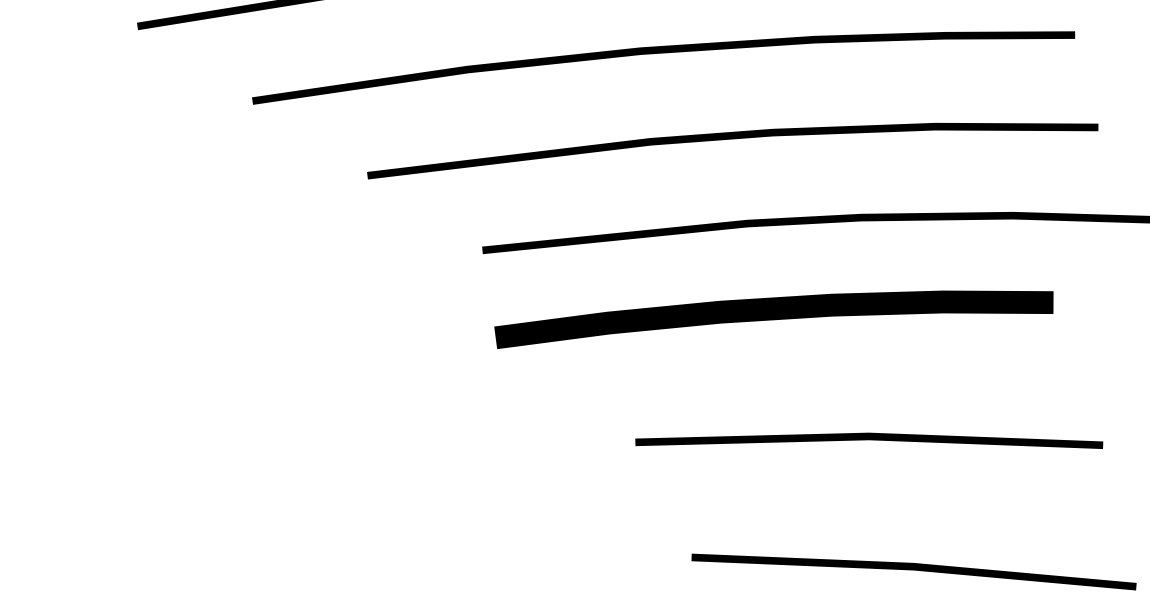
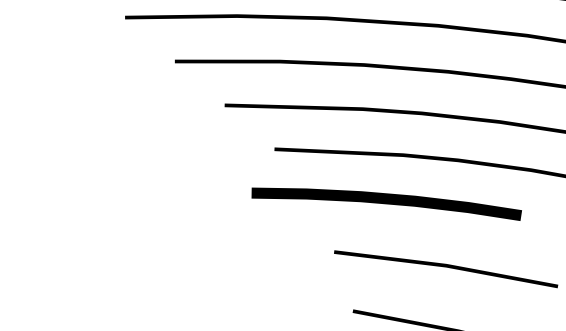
curve: (774, 318) -> (386, 203), moved

